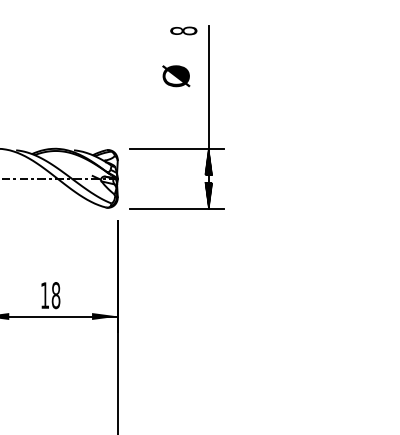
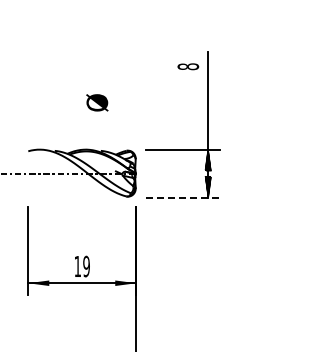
text: (184, 30) -> (188, 66), moved
text: (176, 75) -> (97, 102), moved
line: (177, 208) -> (183, 197), solid -> dashed
text: (55, 295) -> (86, 266), 18 -> 19

